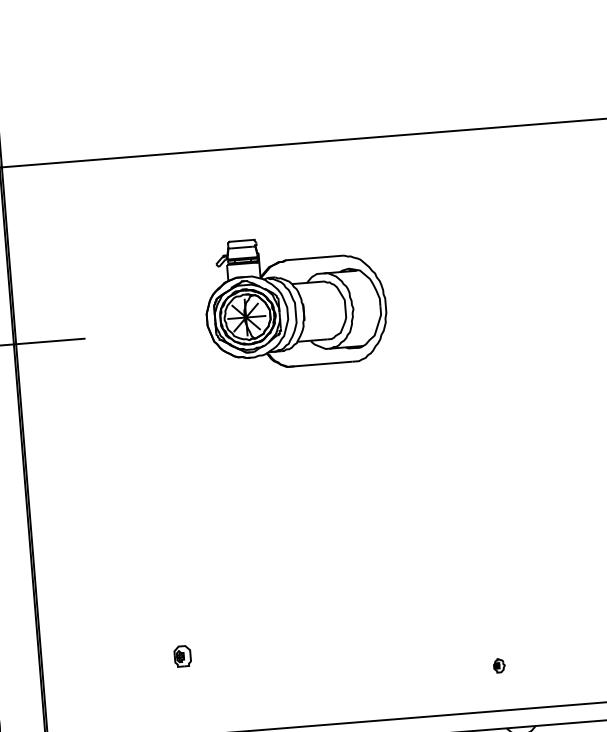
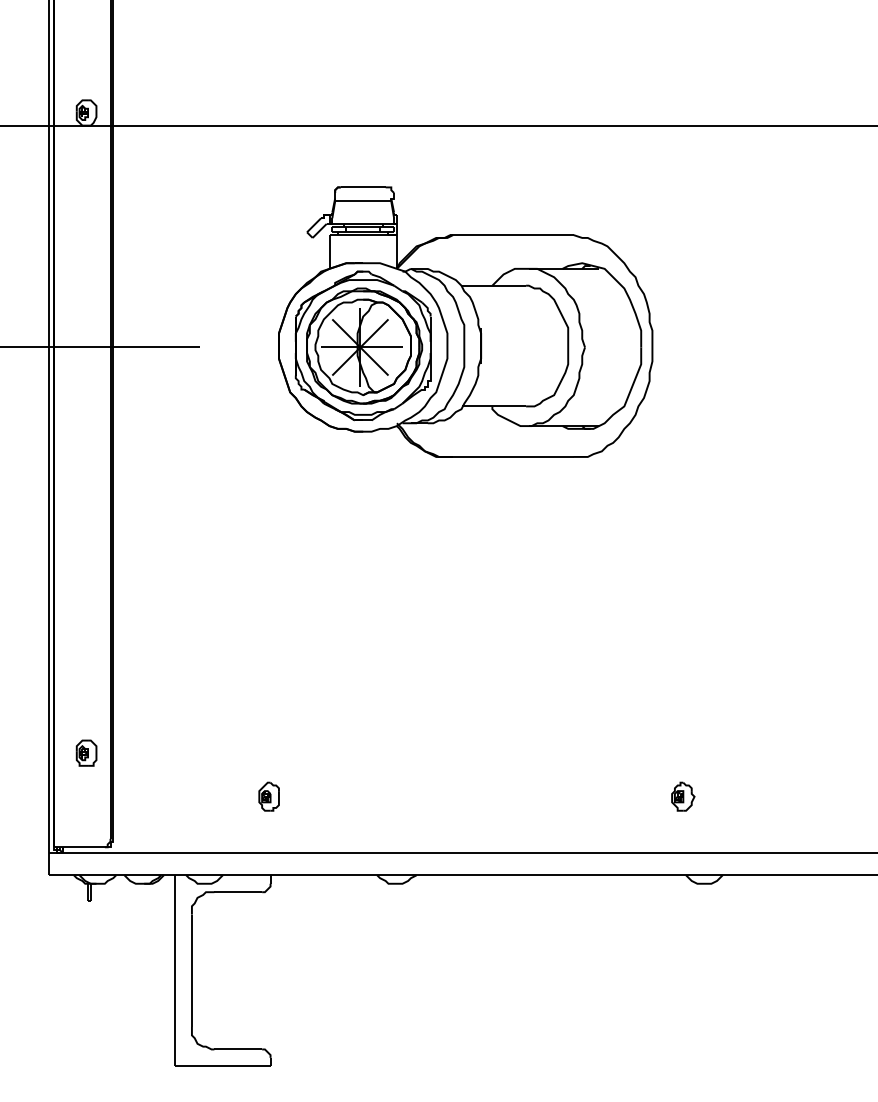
part: (295, 300) -> (465, 321), size x1.67
part: (182, 655) -> (86, 752), moved
part: (499, 665) -> (683, 796), size x1.67
part: (168, 692) -> (268, 796), added

